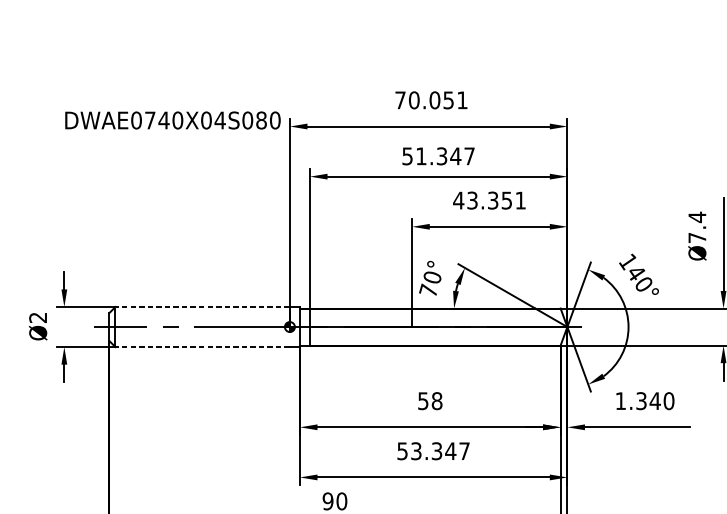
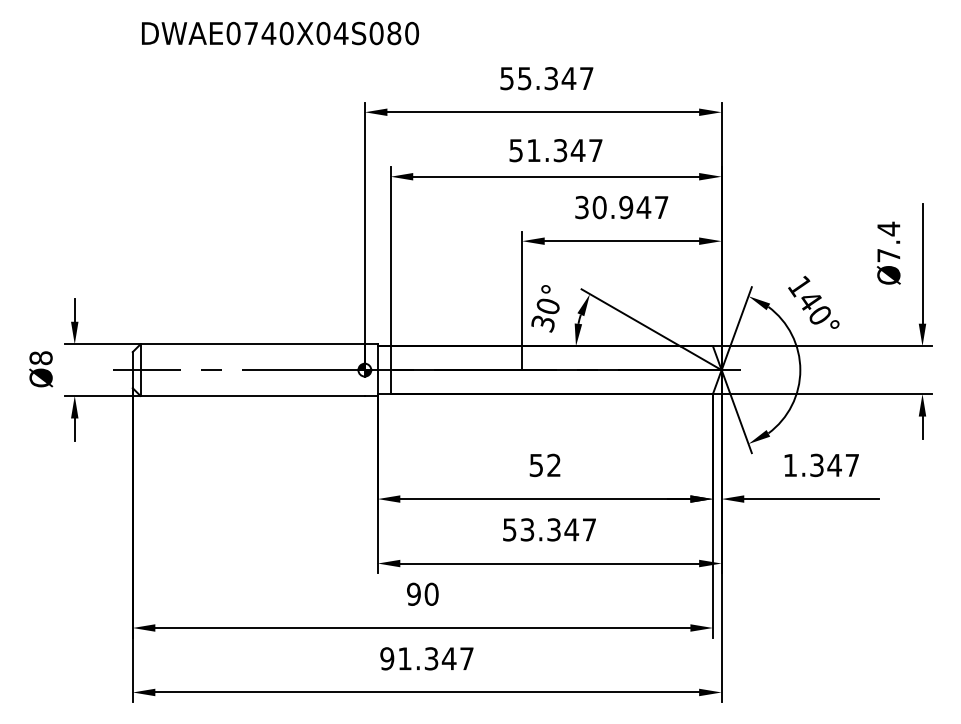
text: (431, 100) -> (546, 78), 70.051 -> 55.347
text: (173, 120) -> (280, 33), moved
text: (489, 200) -> (621, 207), 43.351 -> 30.947
text: (428, 290) -> (542, 323), 70° -> 30°
line: (202, 307) -> (252, 344), dashed -> solid
text: (37, 318) -> (40, 358), Ø2 -> Ø8
line: (202, 346) -> (252, 395), dashed -> solid
text: (437, 401) -> (554, 465), 58 -> 52
text: (669, 401) -> (852, 465), 1.340 -> 1.347

